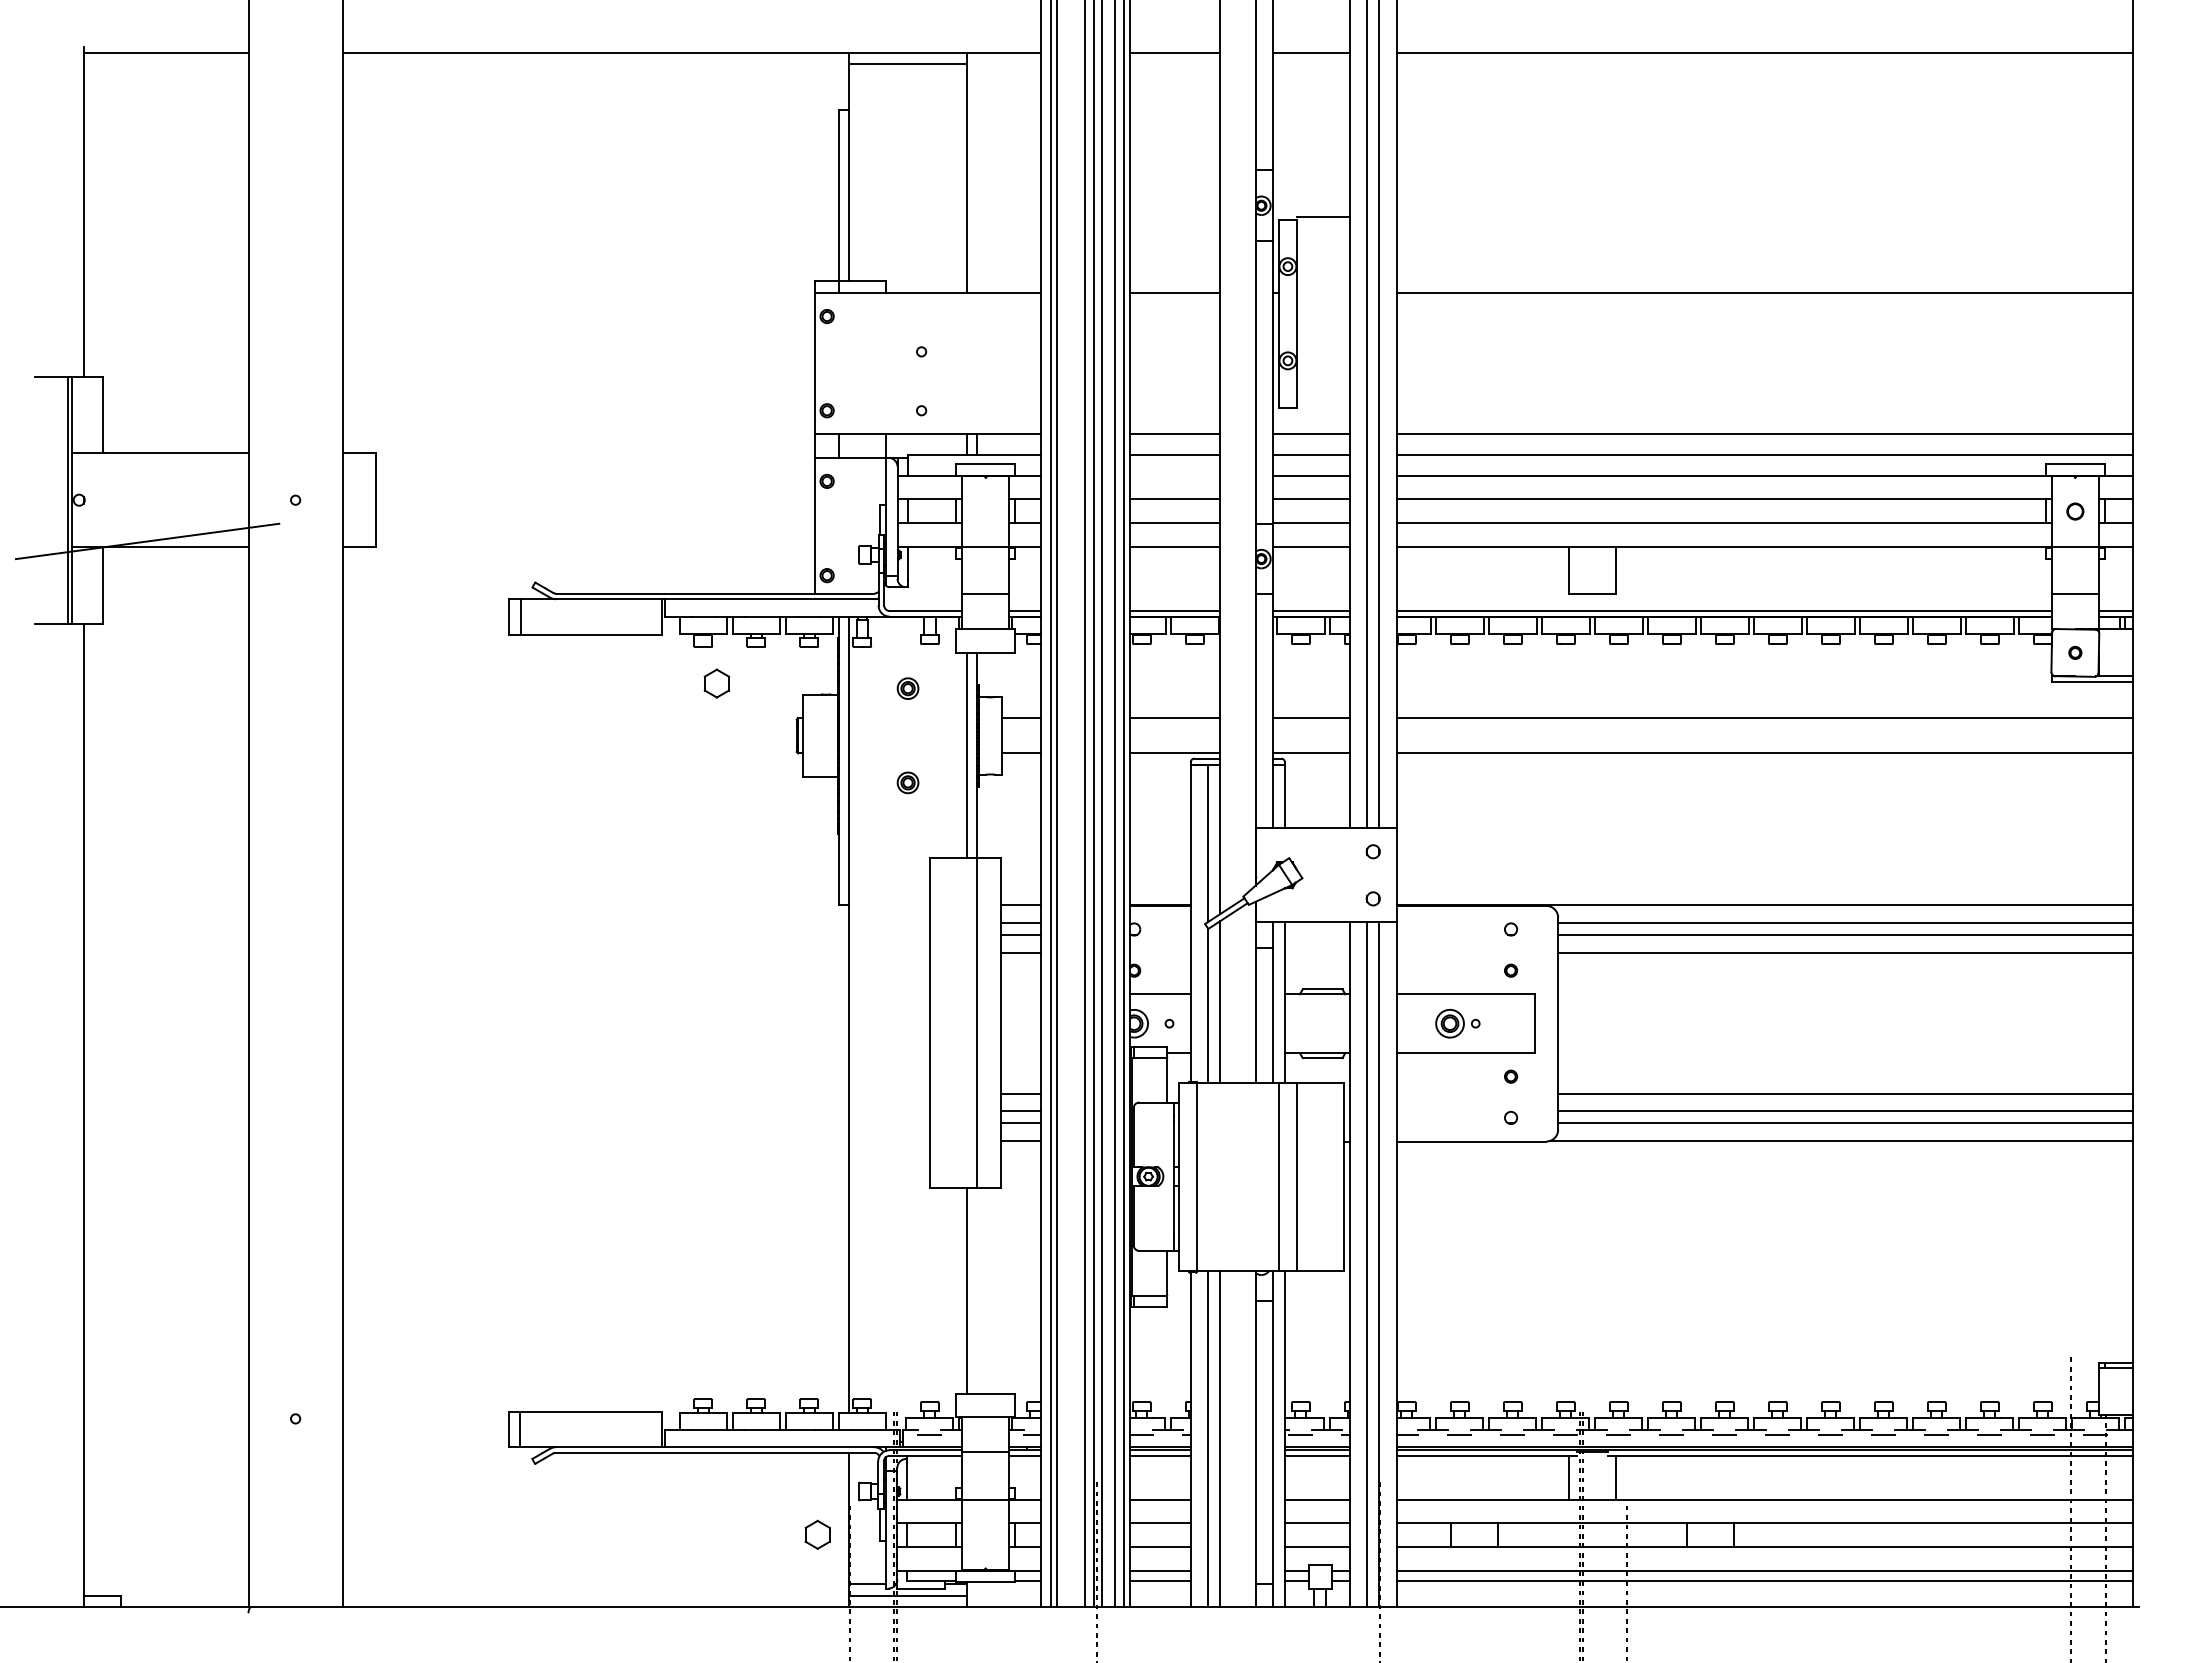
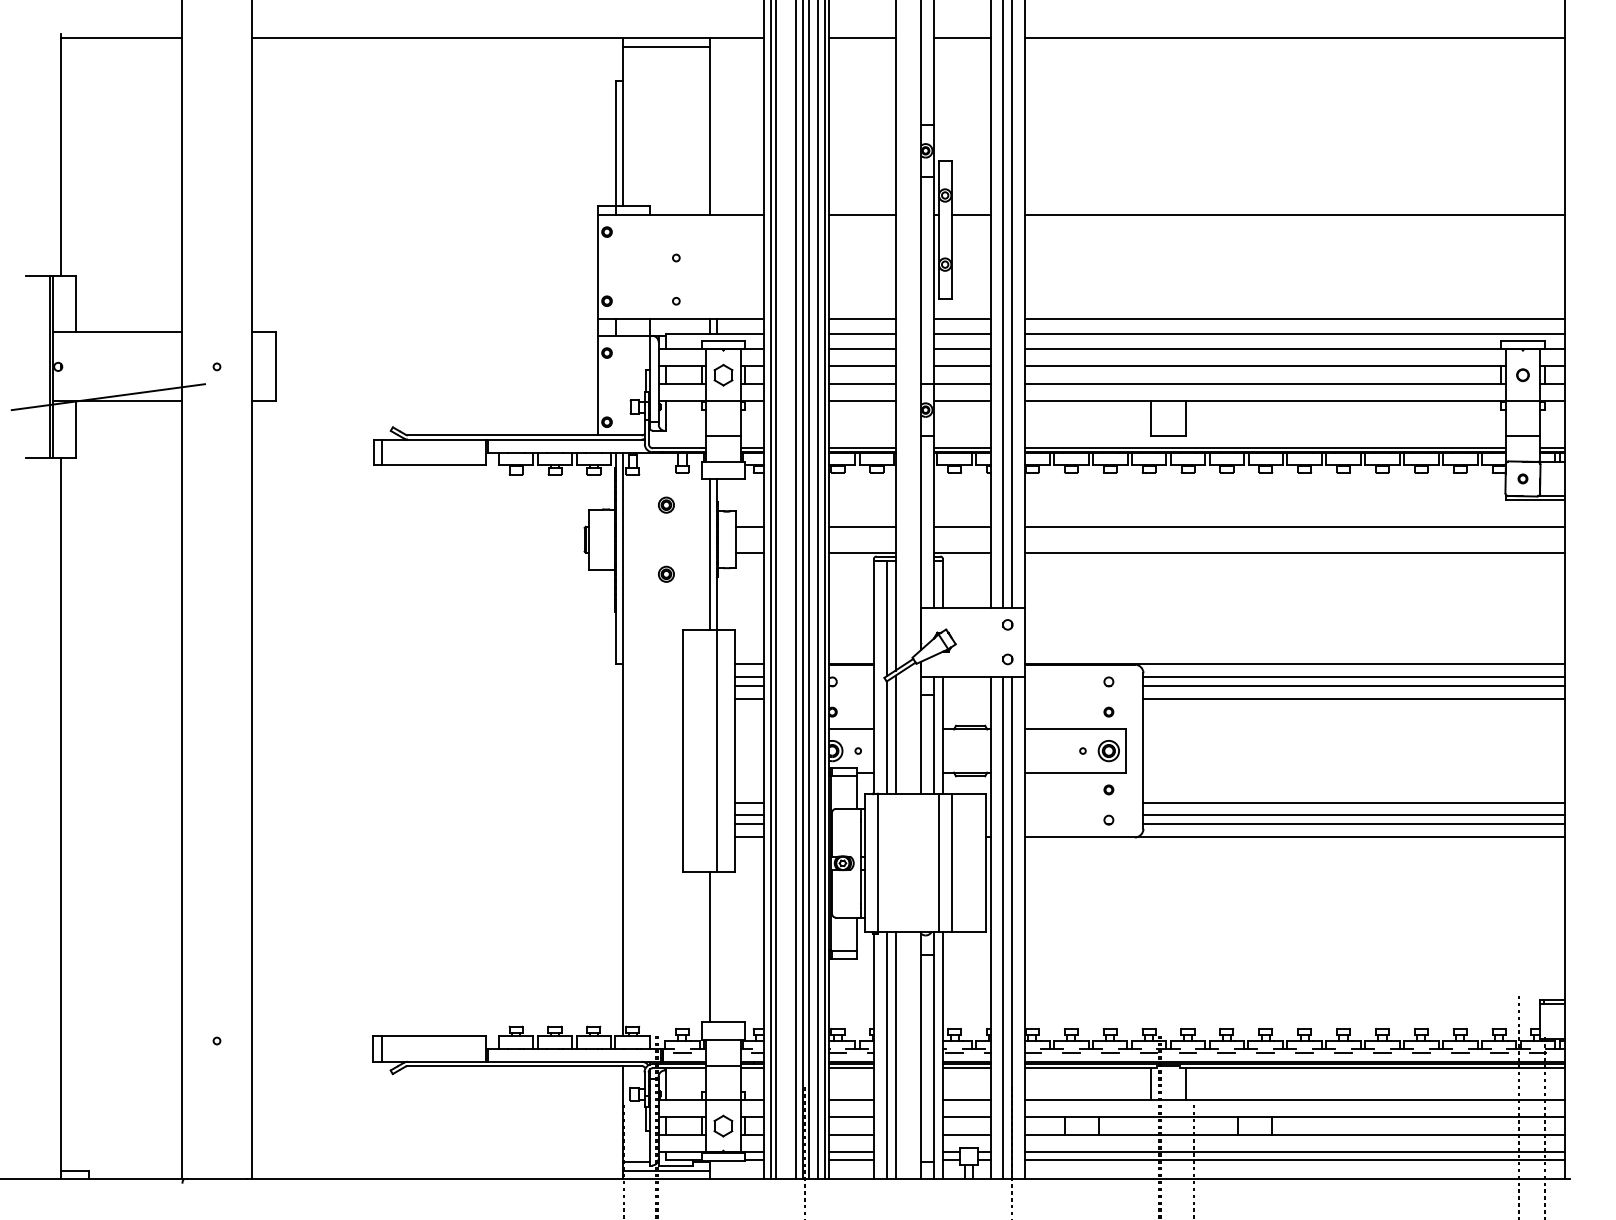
line: (1322, 216) -> (970, 214), moved
line: (1175, 475) -> (862, 348), added
part: (716, 683) -> (723, 375), moved
part: (1449, 1023) -> (1108, 750), moved
part: (817, 1534) -> (723, 1125), moved

